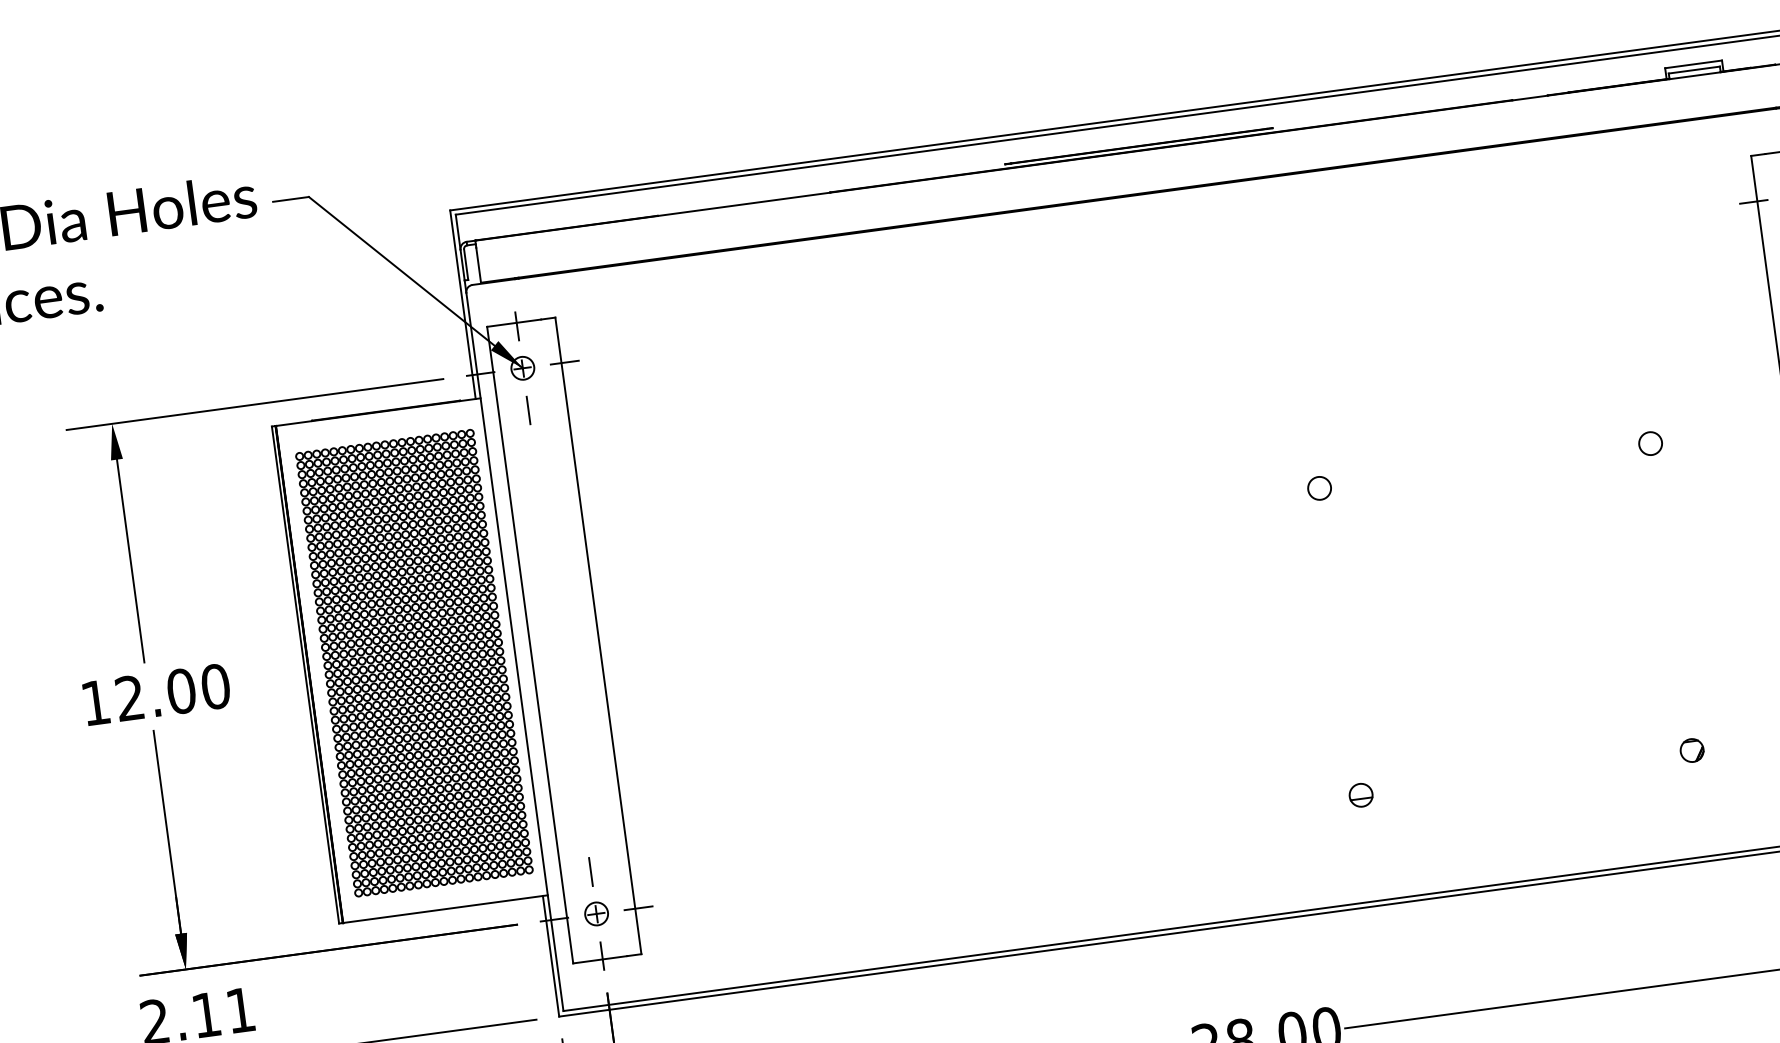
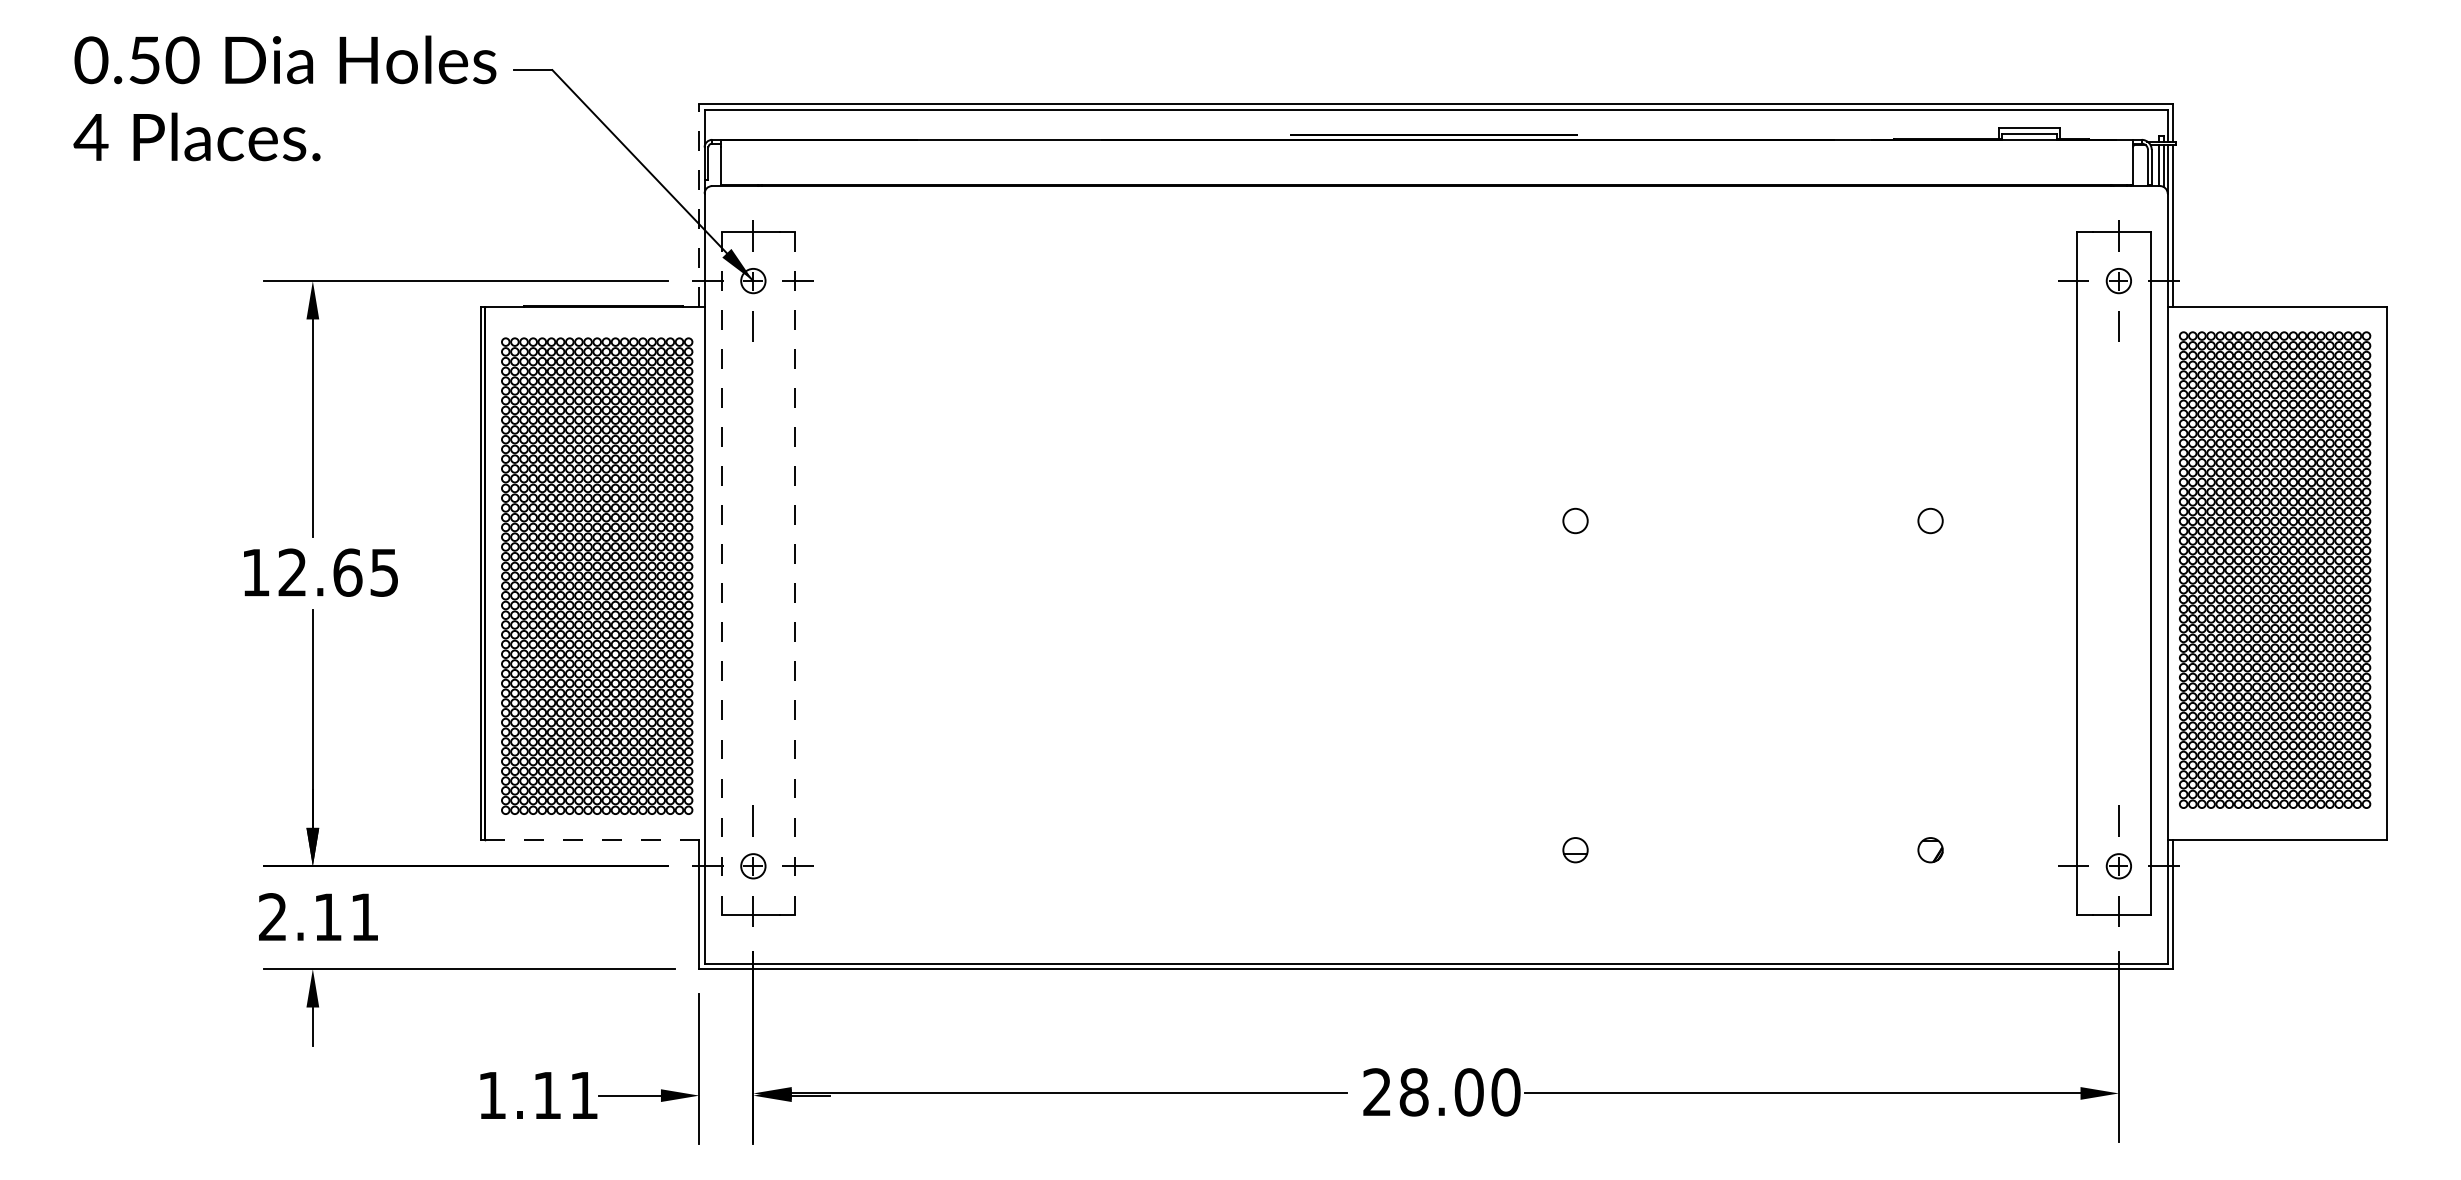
line: (463, 304) -> (699, 205), solid -> dashed
line: (598, 636) -> (794, 574), solid -> dashed
line: (530, 645) -> (721, 574), solid -> dashed
text: (198, 688) -> (366, 572), 12.00 -> 12.65
line: (445, 908) -> (594, 839), solid -> dashed

